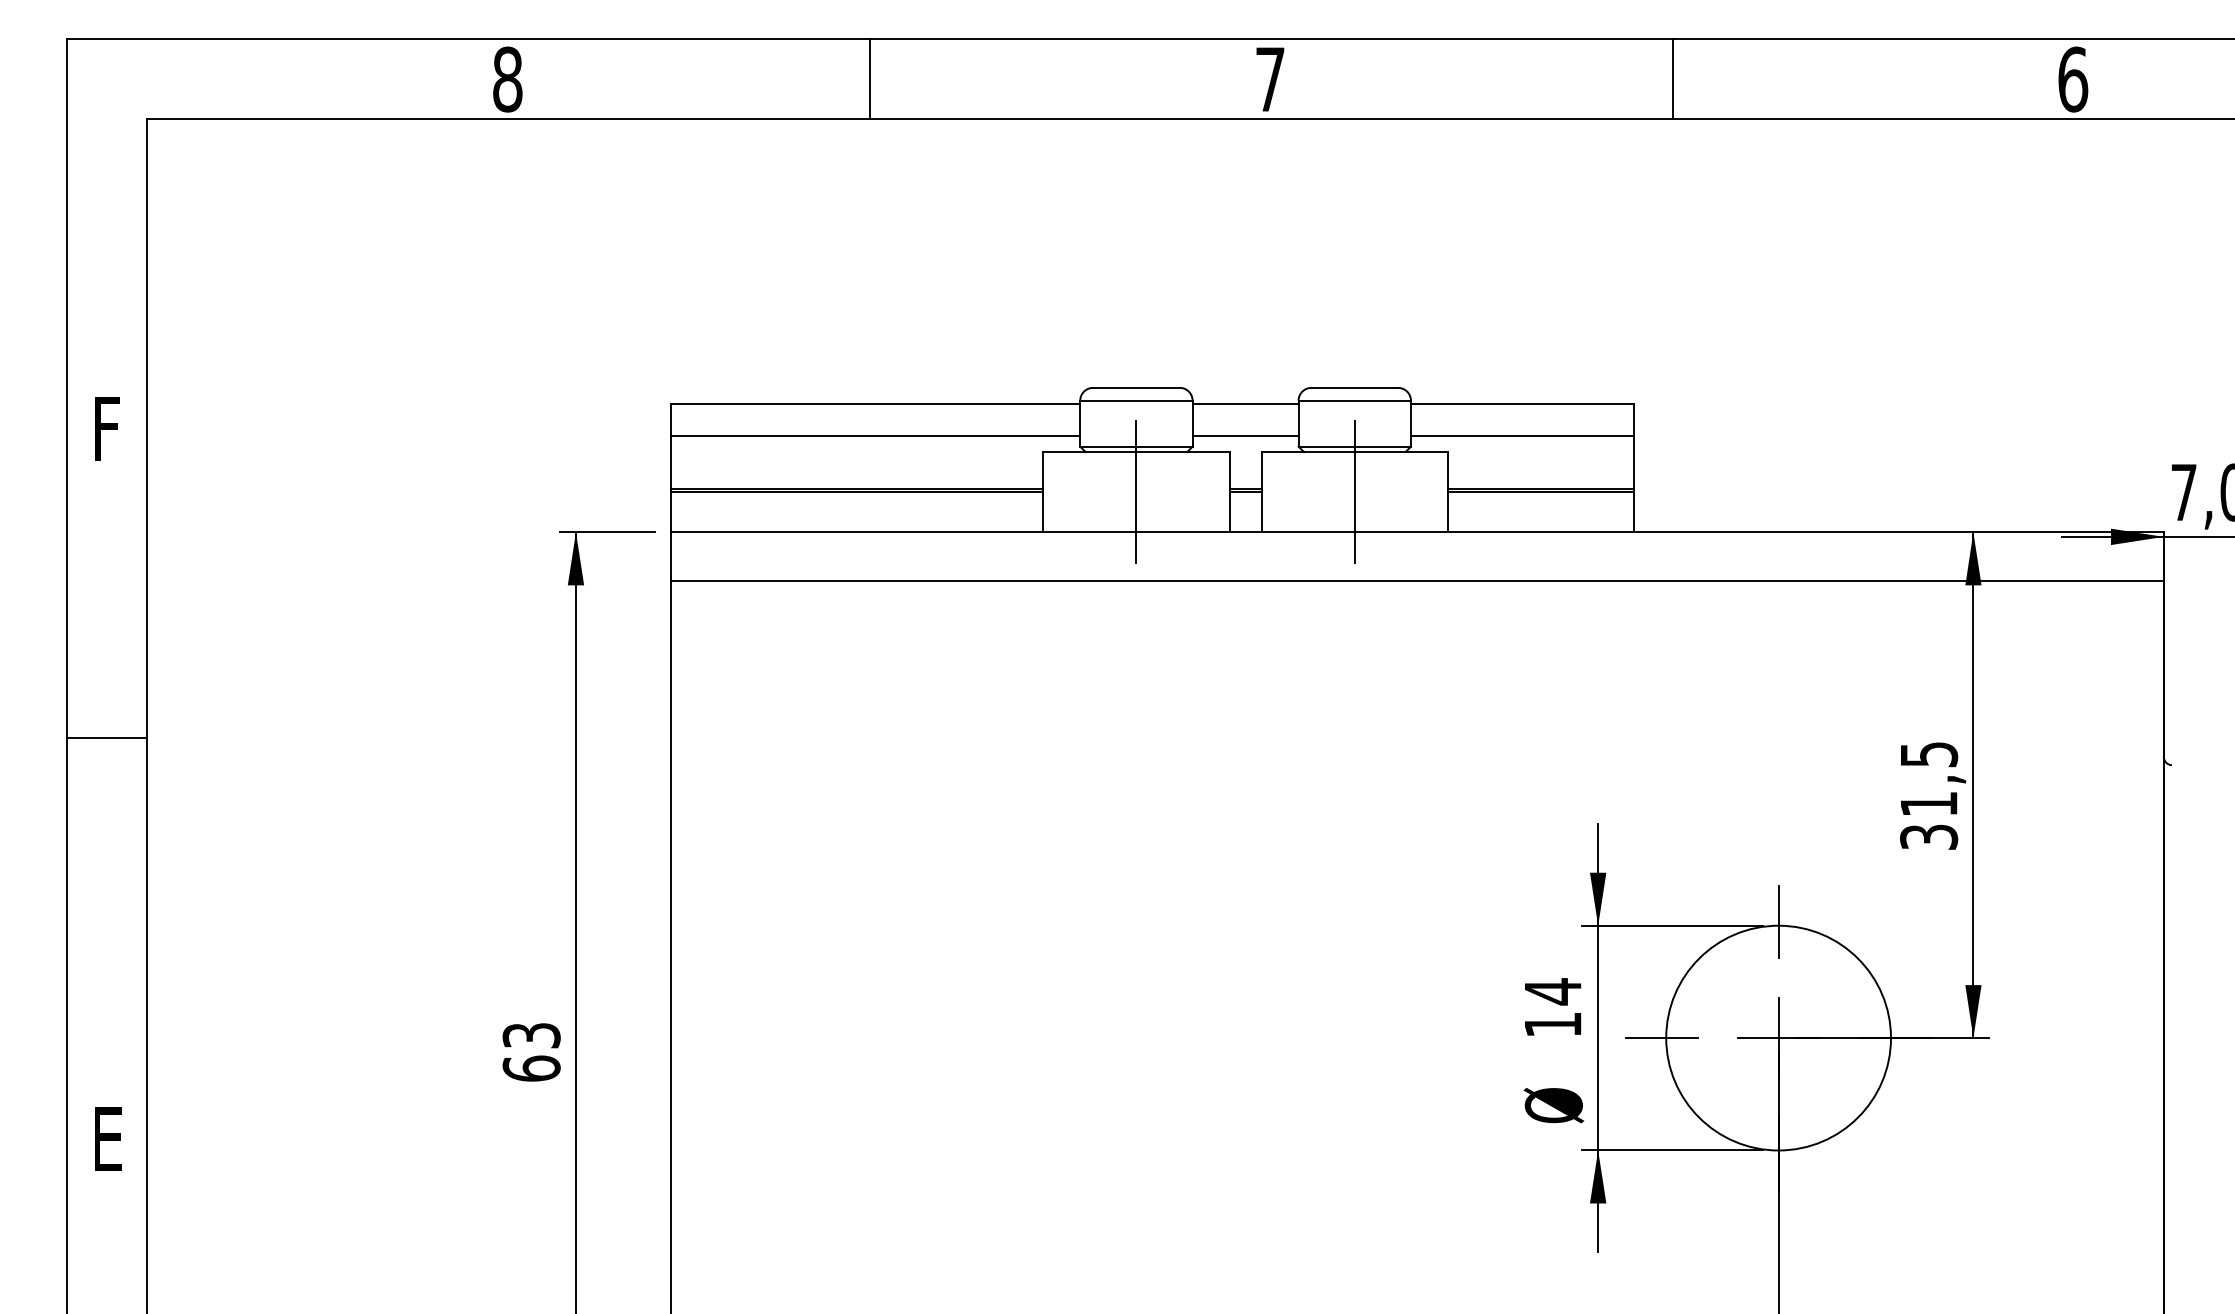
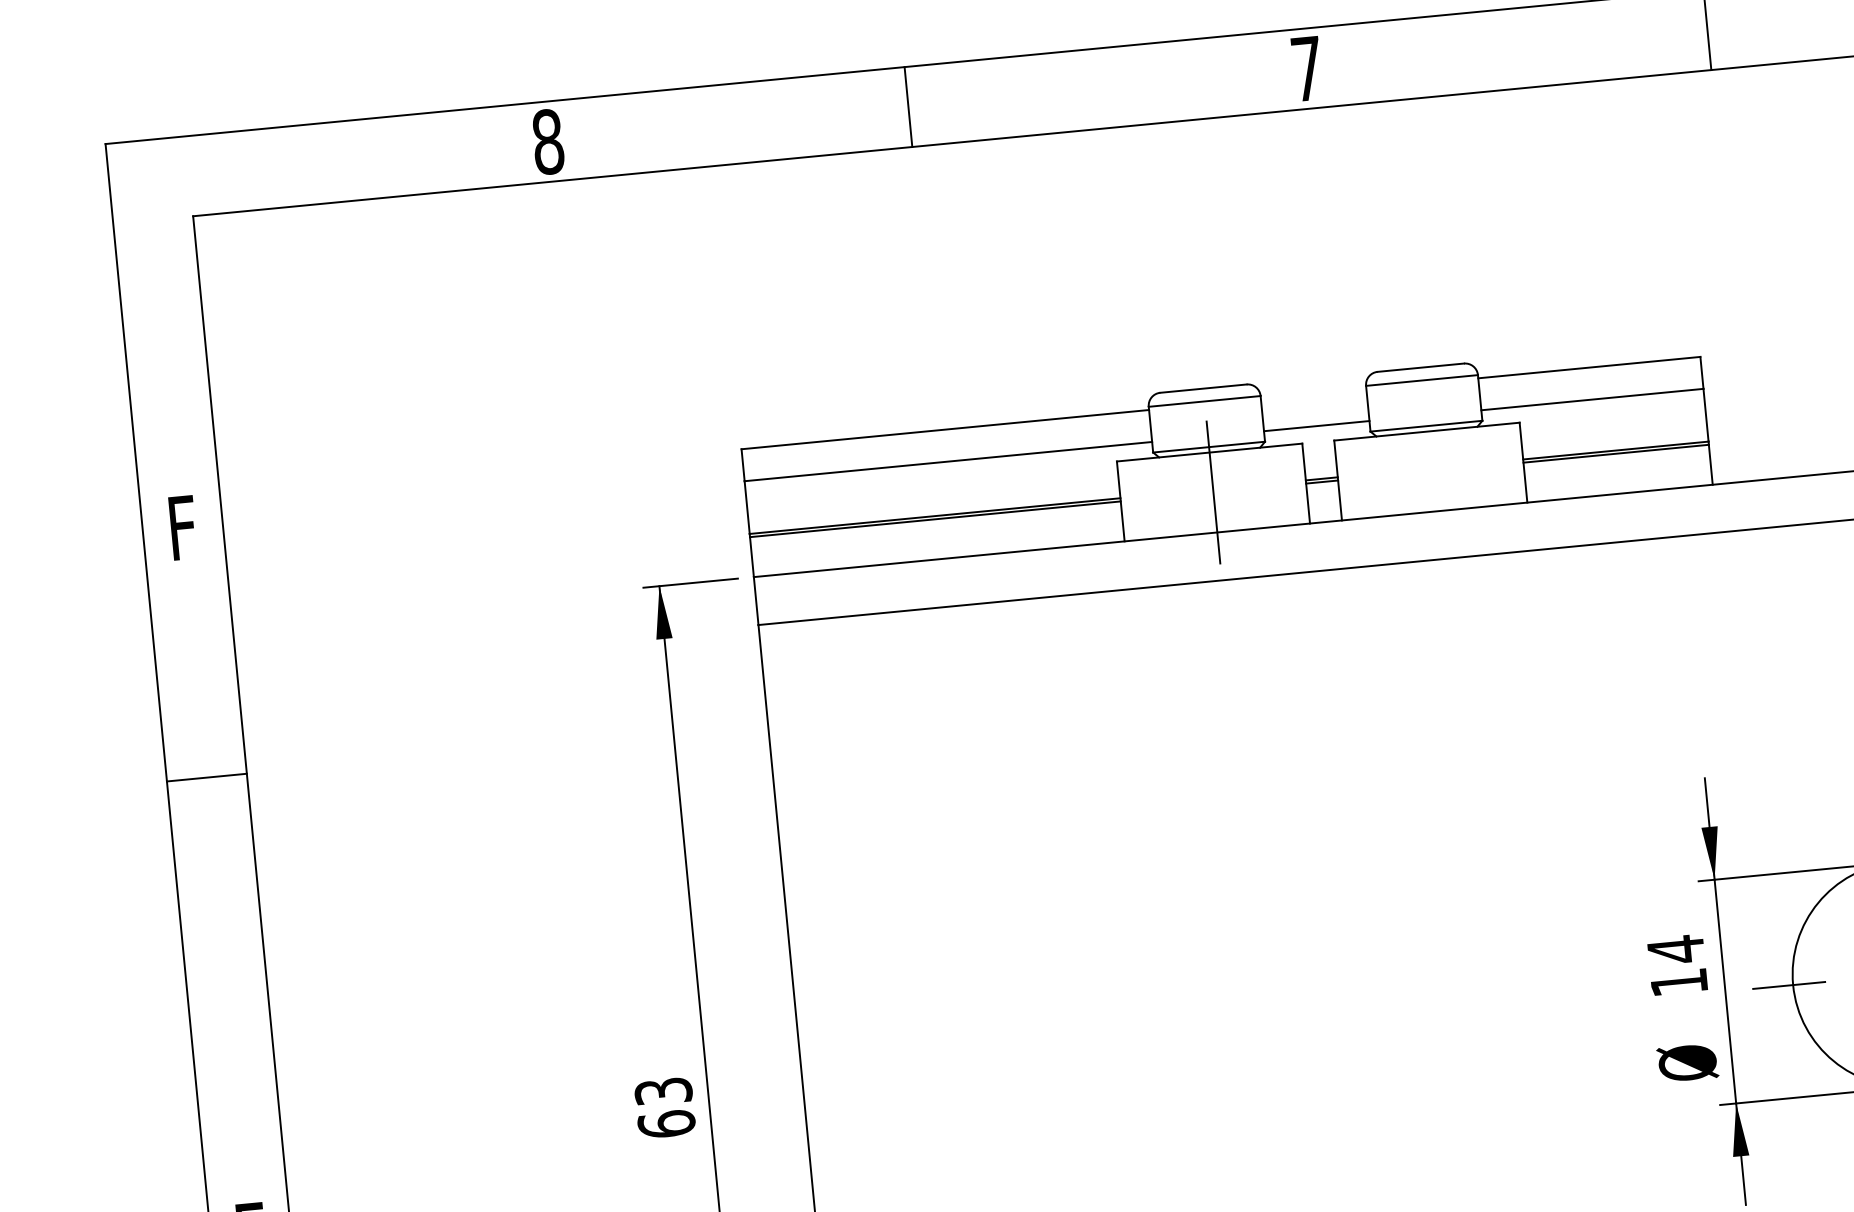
line: (1245, 403) -> (1313, 393), removed
line: (1354, 492) -> (1430, 471), removed
line: (107, 737) -> (207, 777), moved

